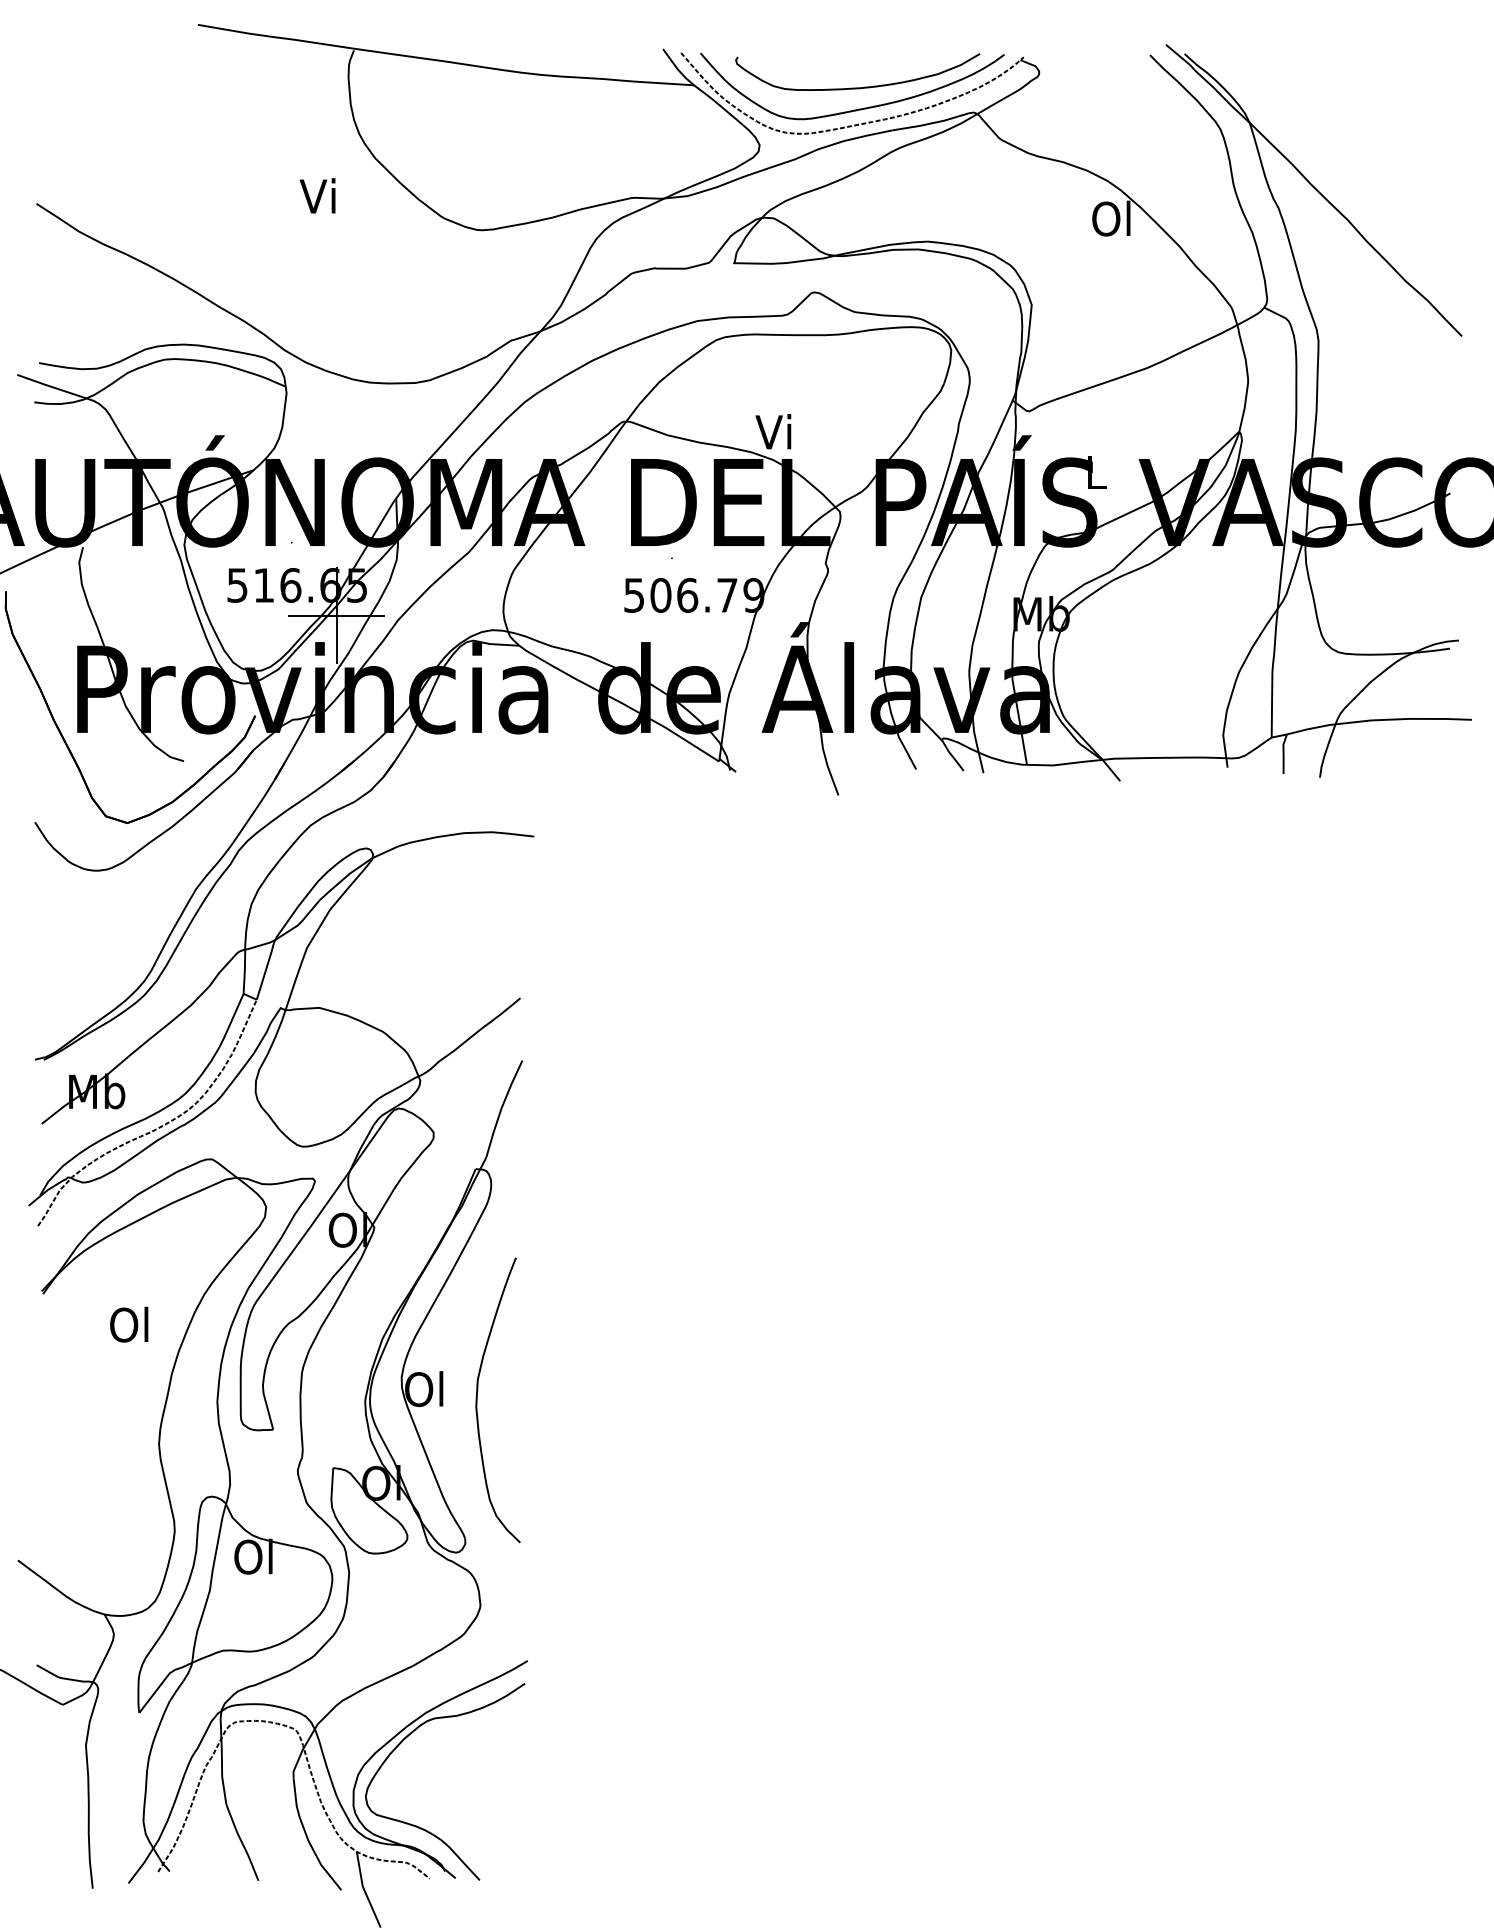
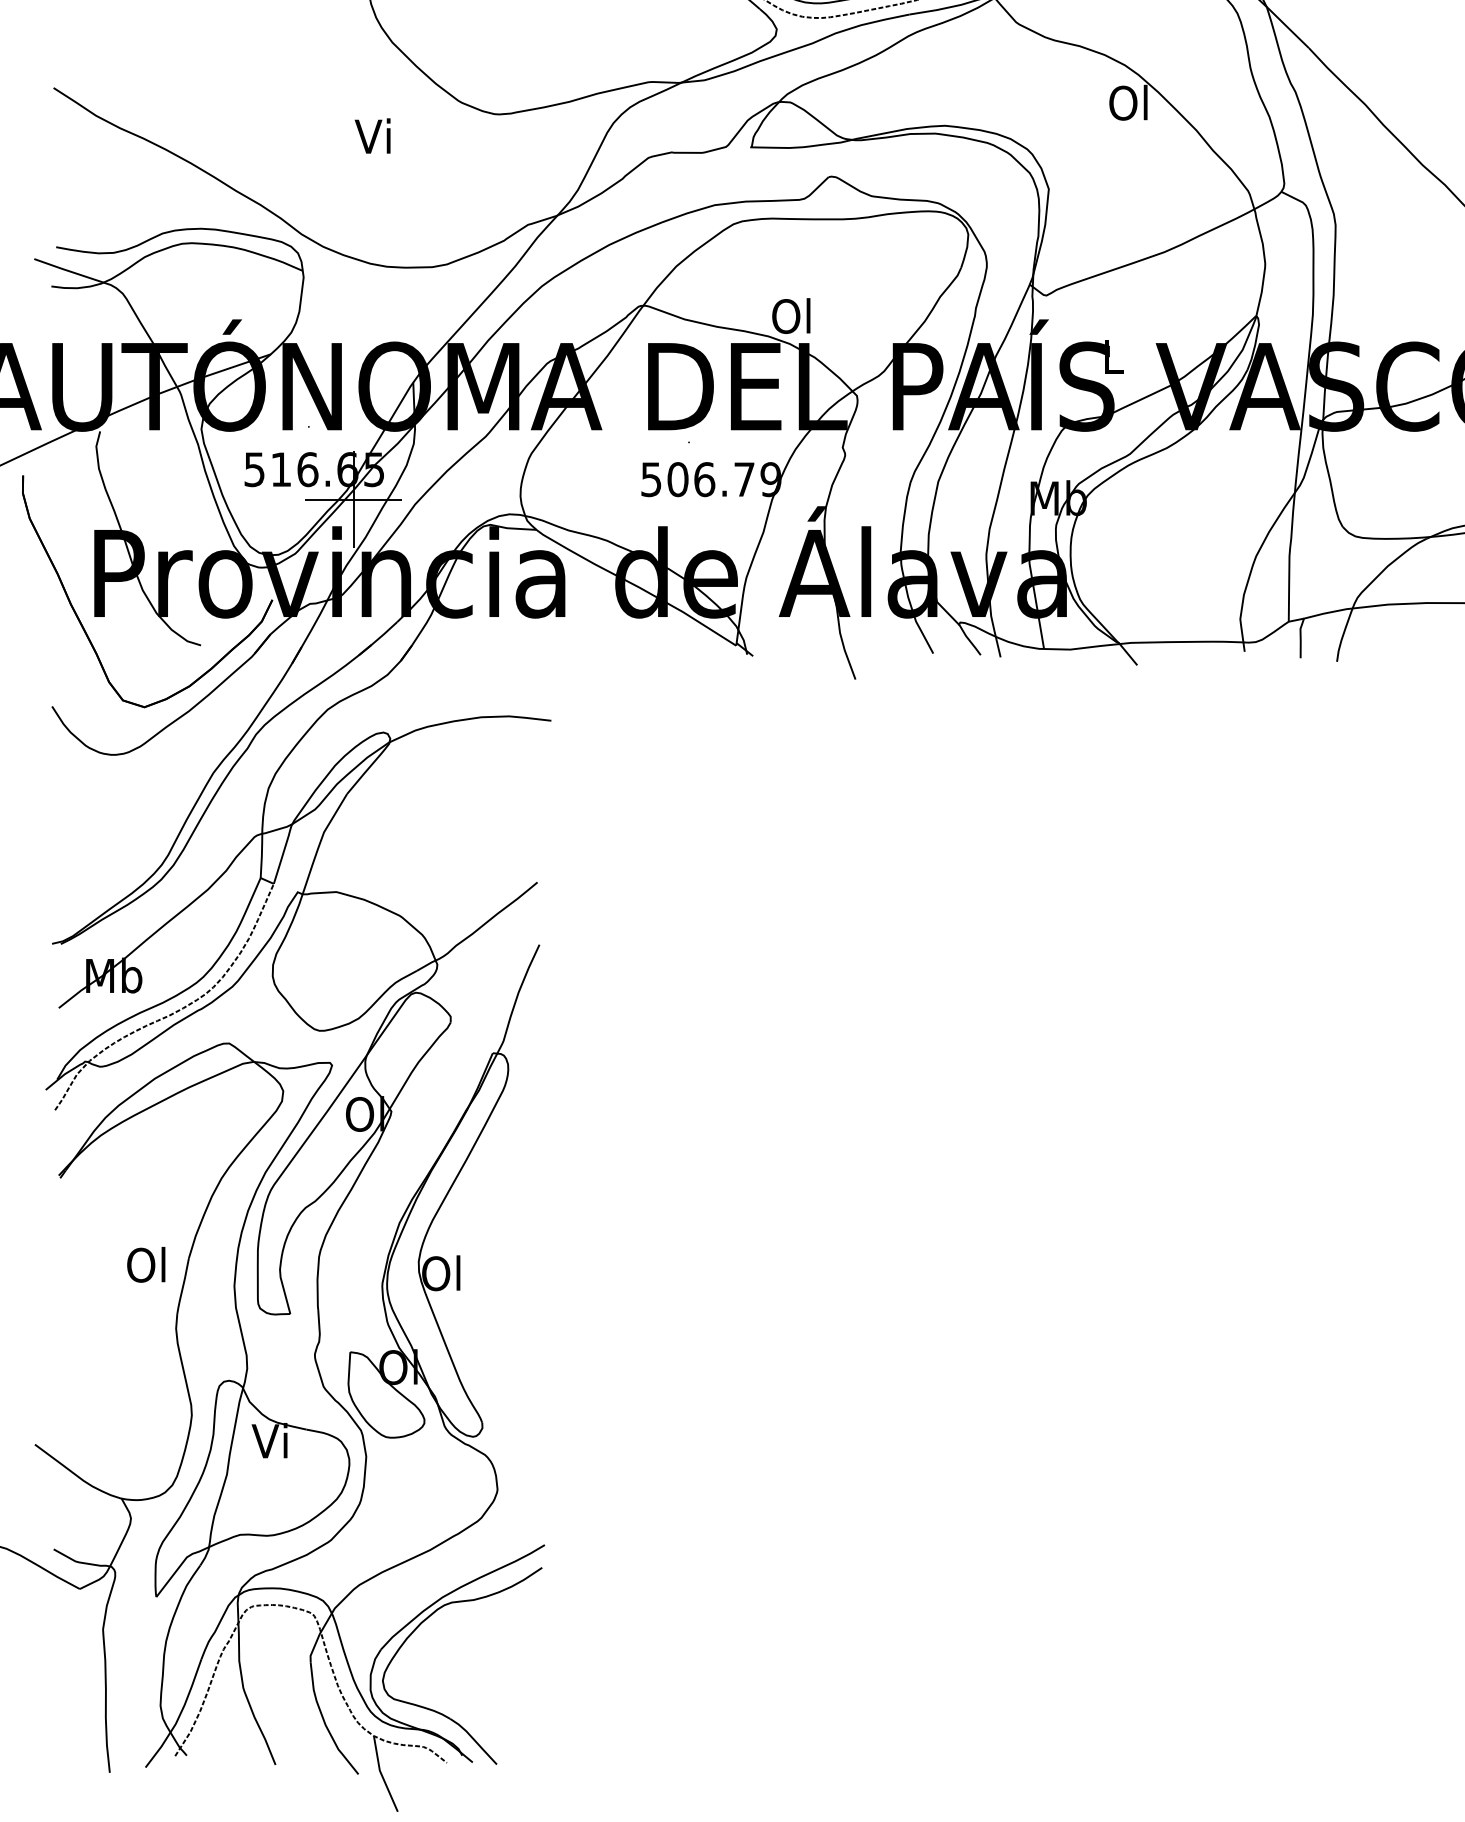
text: (317, 195) -> (372, 135), moved
text: (774, 431) -> (791, 315), Vi -> Ol
text: (129, 1324) -> (146, 1264), moved
curve: (477, 1400) -> (494, 1284), removed
text: (253, 1556) -> (270, 1440), Ol -> Vi

